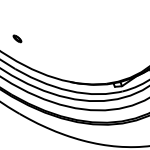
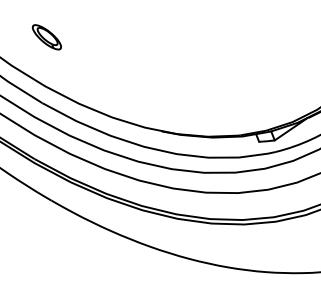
part: (17, 38) -> (47, 36), size x1.67

